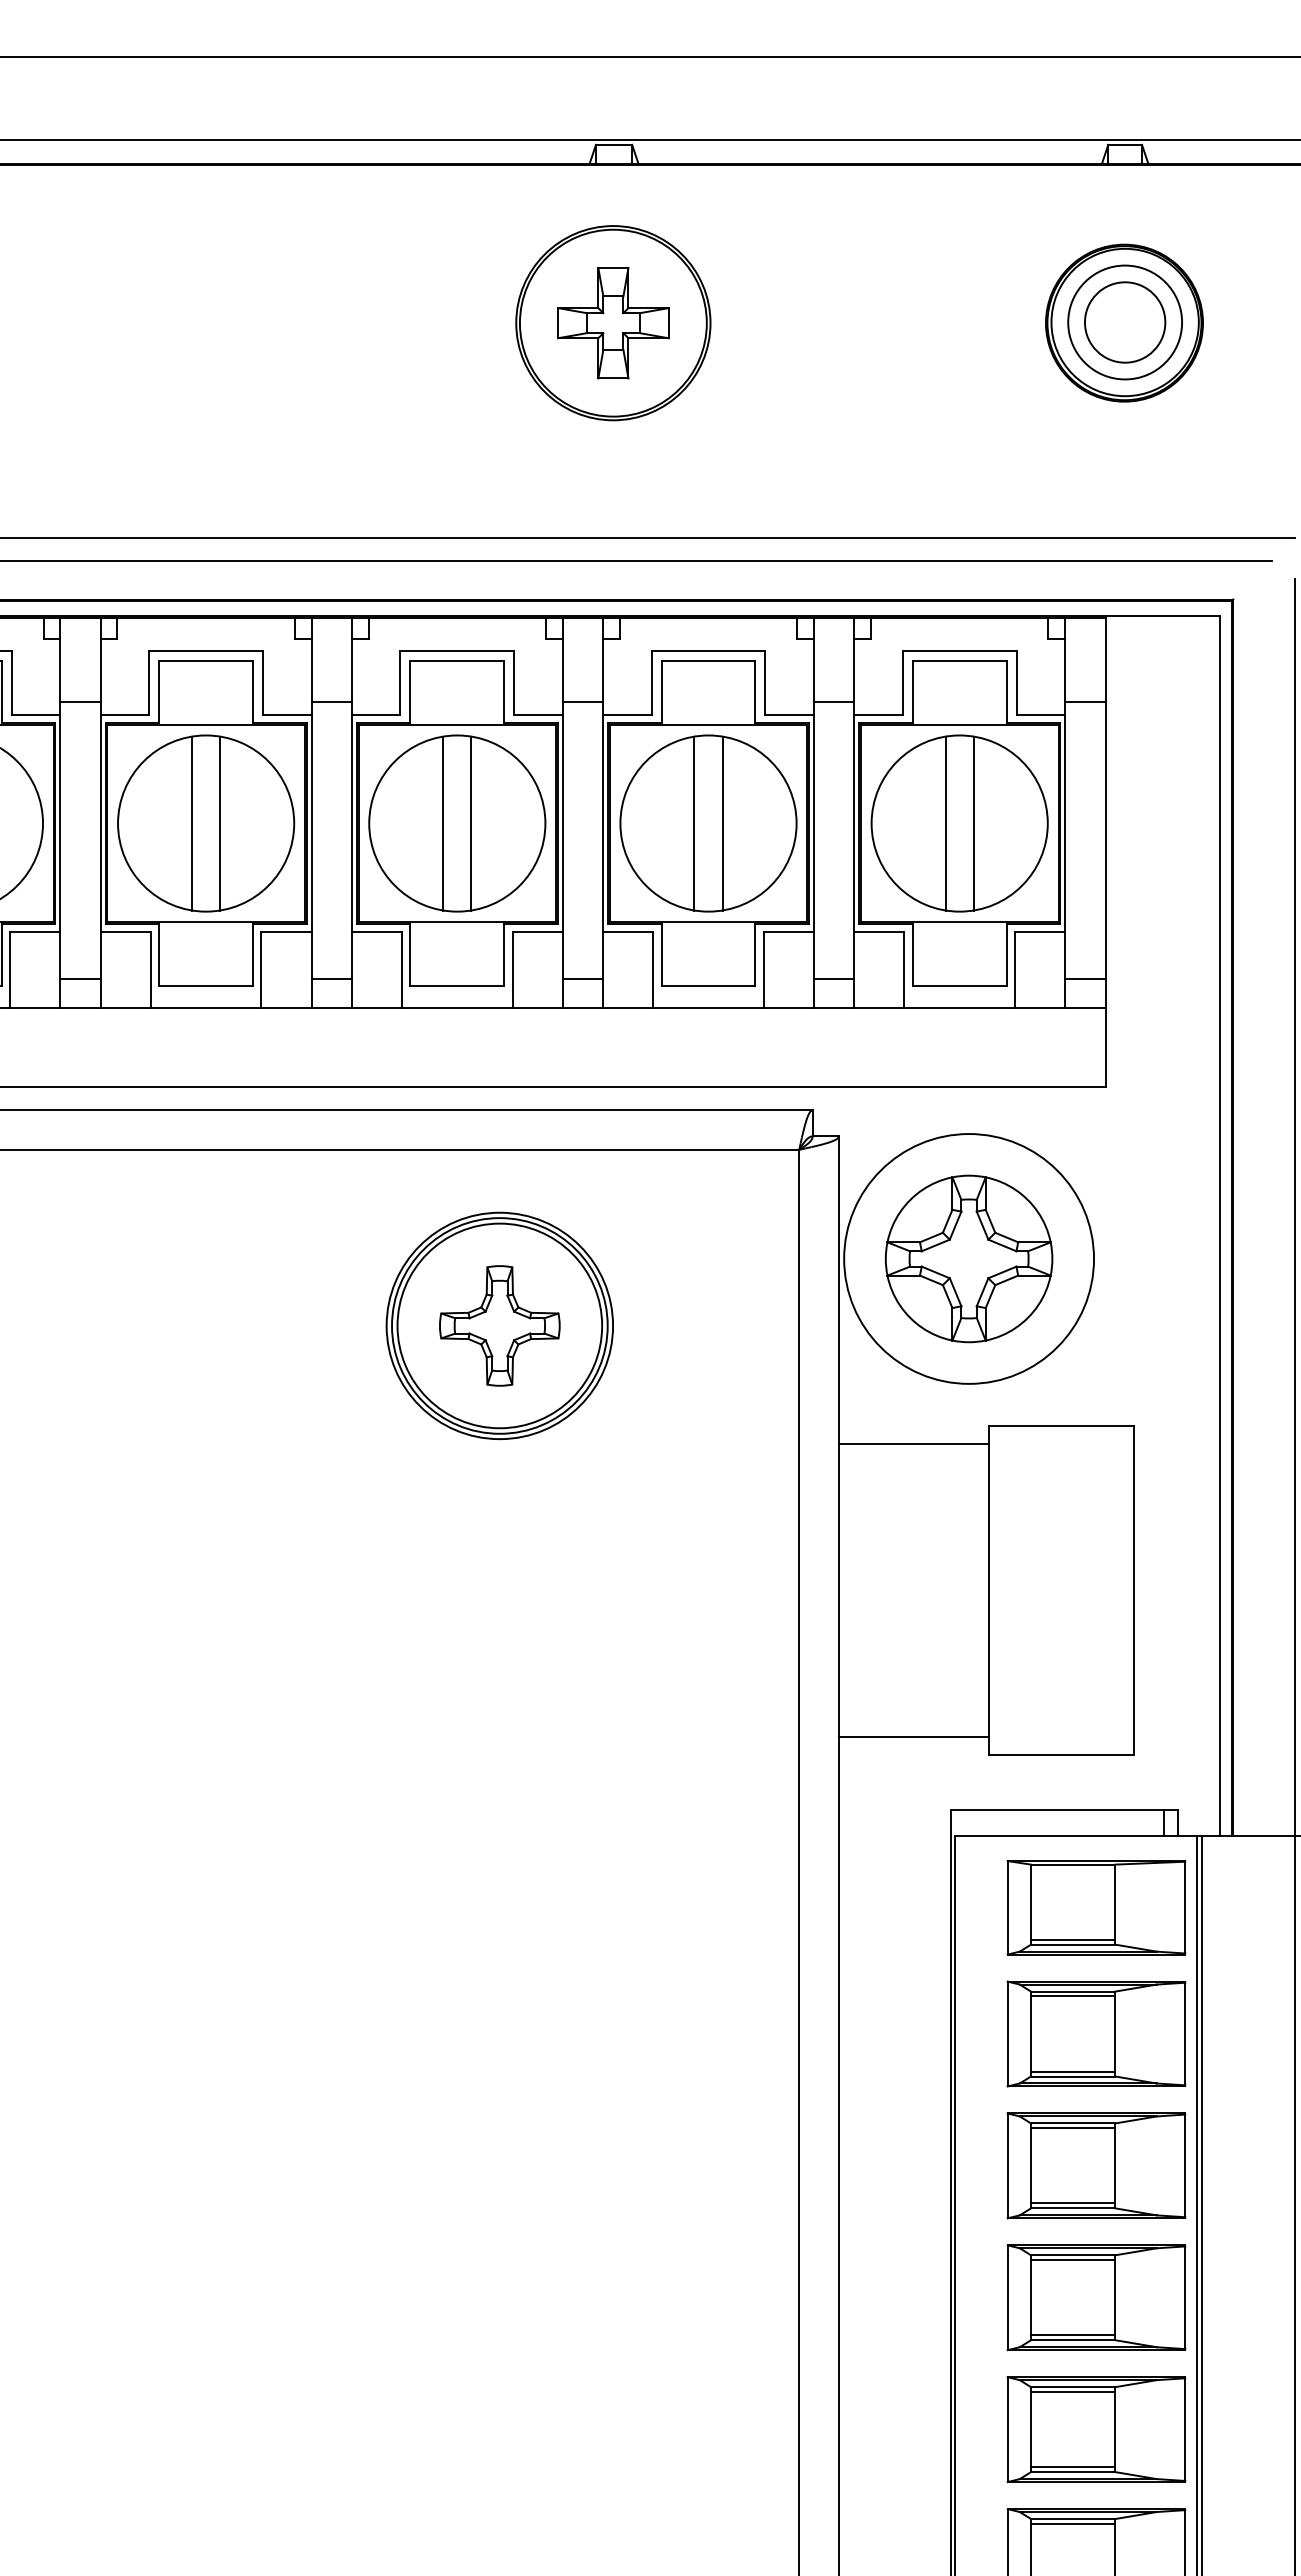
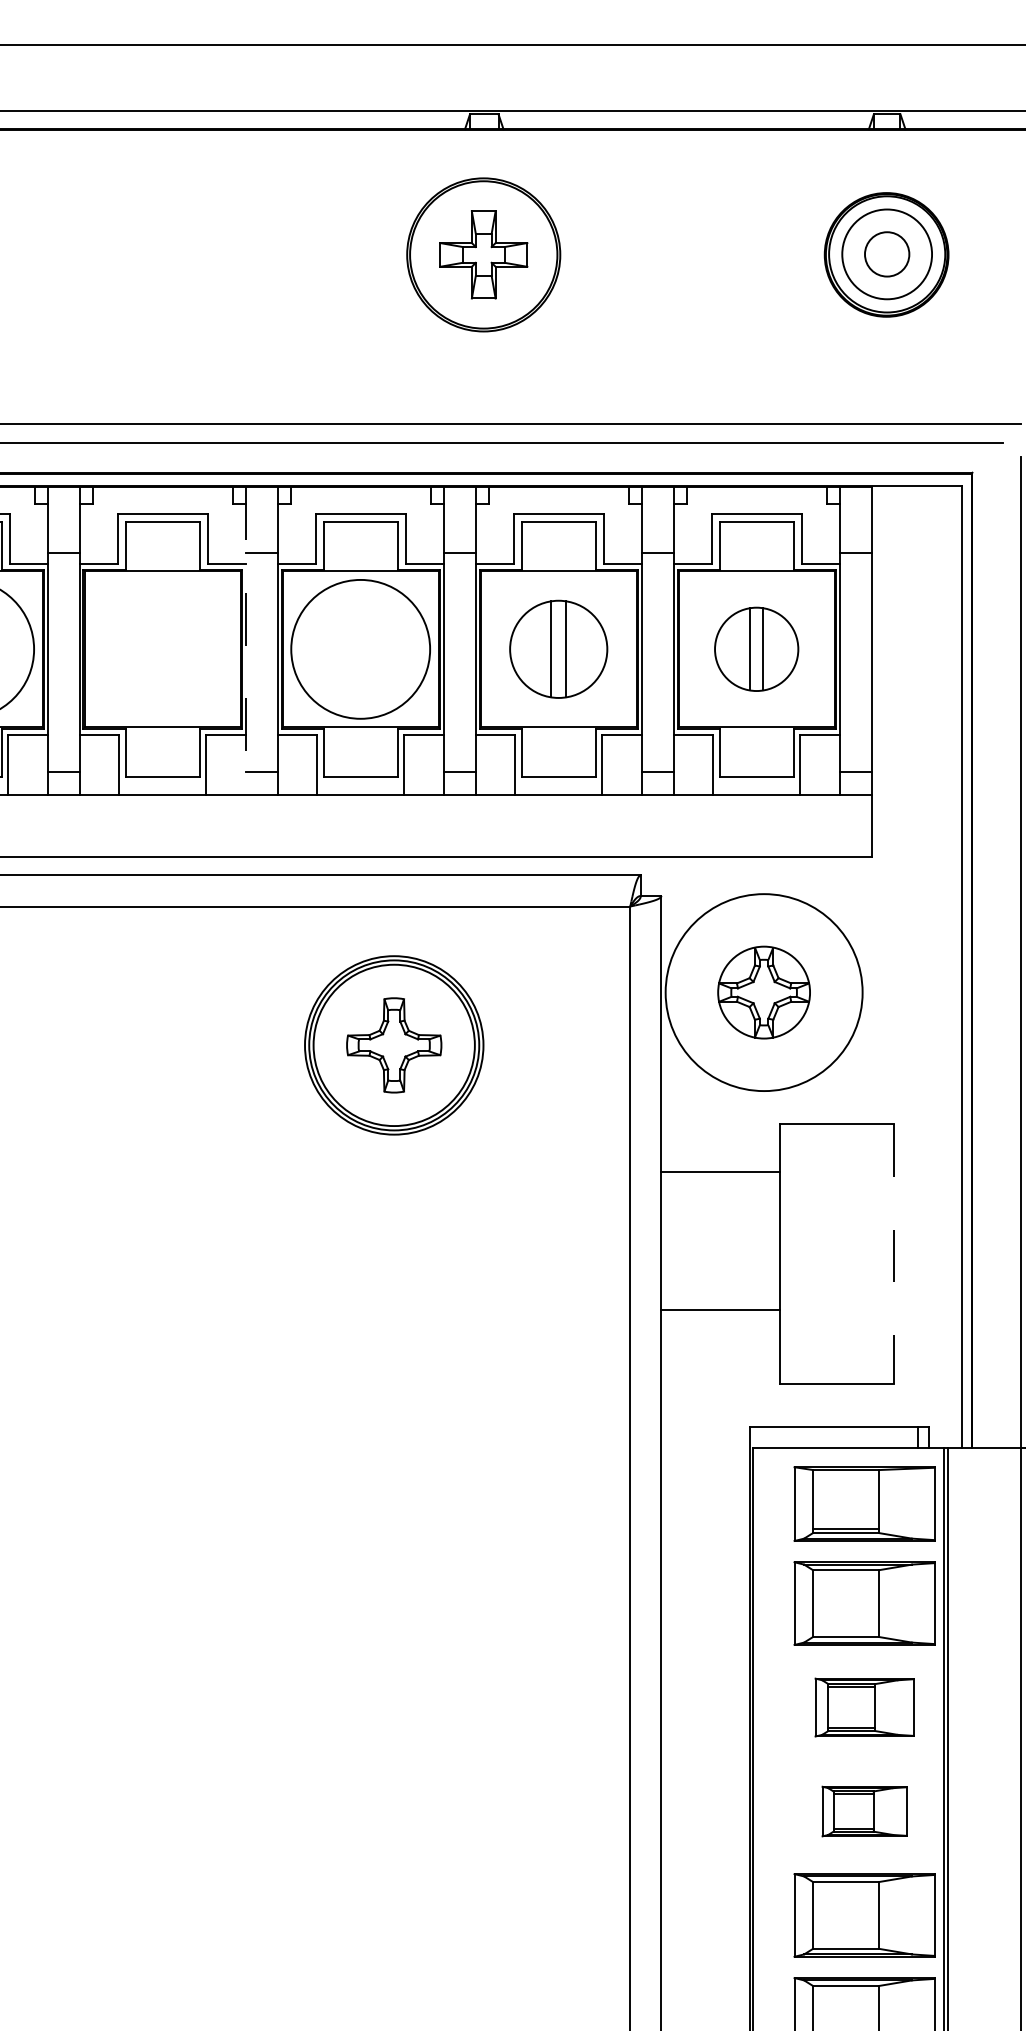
circle: (1124, 322) -> (886, 254), size x0.7
line: (311, 812) -> (245, 640), solid -> dashed
part: (206, 823) -> (162, 649), removed
line: (443, 823) -> (349, 649), removed
line: (471, 823) -> (371, 649), removed
part: (708, 823) -> (558, 649), size x0.7
part: (959, 823) -> (756, 649), size x0.6
part: (968, 1258) -> (763, 992), size x0.7
line: (913, 1443) -> (720, 1171), moved
line: (1133, 1590) -> (893, 1253), solid -> dashed
line: (913, 1737) -> (720, 1309), moved
line: (1072, 1996) -> (845, 1574), removed
line: (1072, 2071) -> (845, 1633), removed
part: (1096, 2165) -> (864, 1707), size x0.7
part: (1096, 2297) -> (864, 1811), size x0.6
line: (1072, 2392) -> (845, 1886), removed
line: (1072, 2467) -> (845, 1945), removed
line: (1072, 2523) -> (845, 1989), removed

